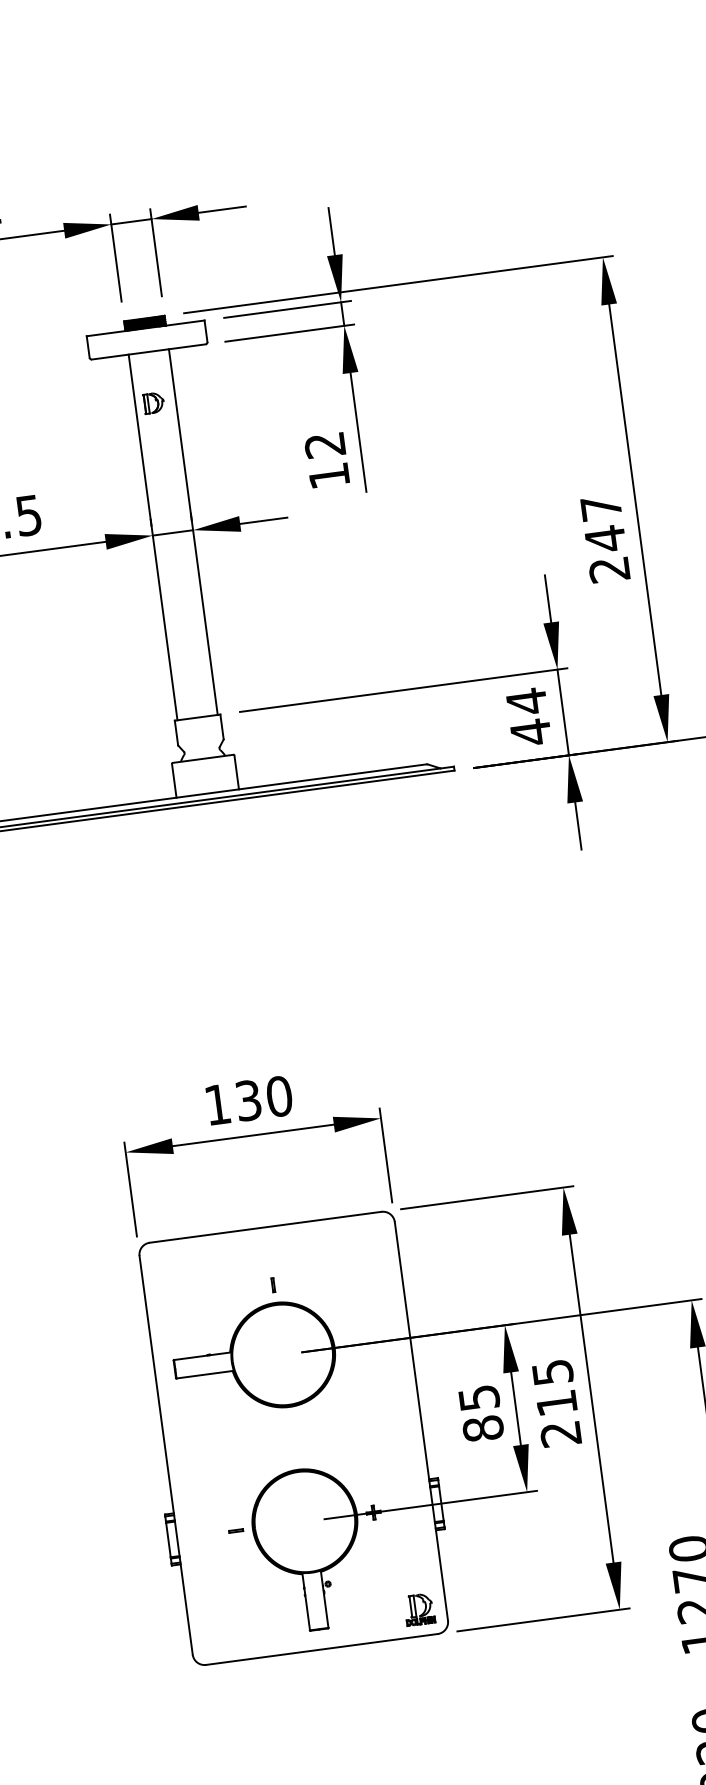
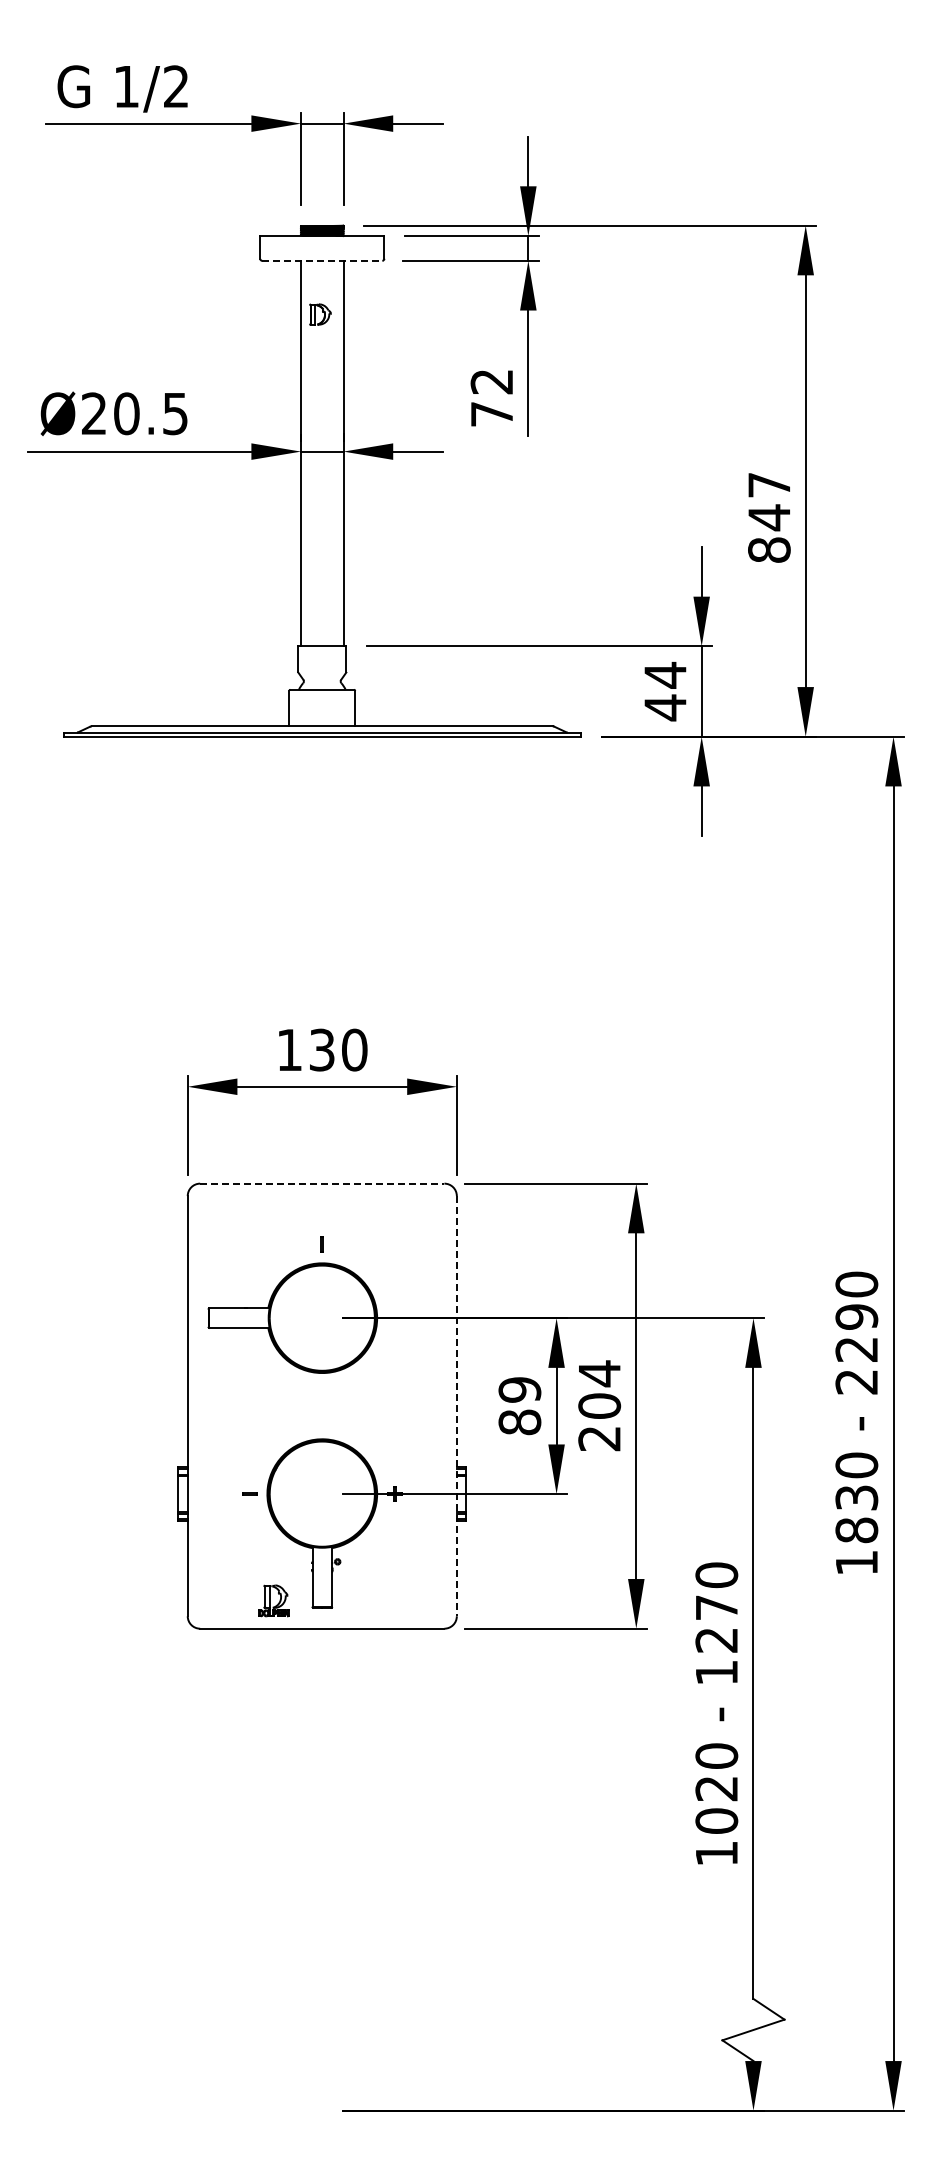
line: (148, 351) -> (322, 260), solid -> dashed
text: (328, 476) -> (491, 414), 12 -> 72
text: (609, 569) -> (769, 549), 247 -> 847
line: (265, 1227) -> (322, 1183), solid -> dashed
text: (554, 1387) -> (599, 1389), 215 -> 204
text: (478, 1397) -> (519, 1389), 85 -> 89
line: (421, 1421) -> (456, 1406), solid -> dashed
part: (419, 1609) -> (273, 1600), moved

